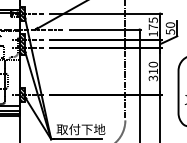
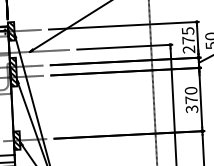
text: (152, 33) -> (187, 48), 175 -> 275
text: (152, 71) -> (190, 100), 310 -> 370

